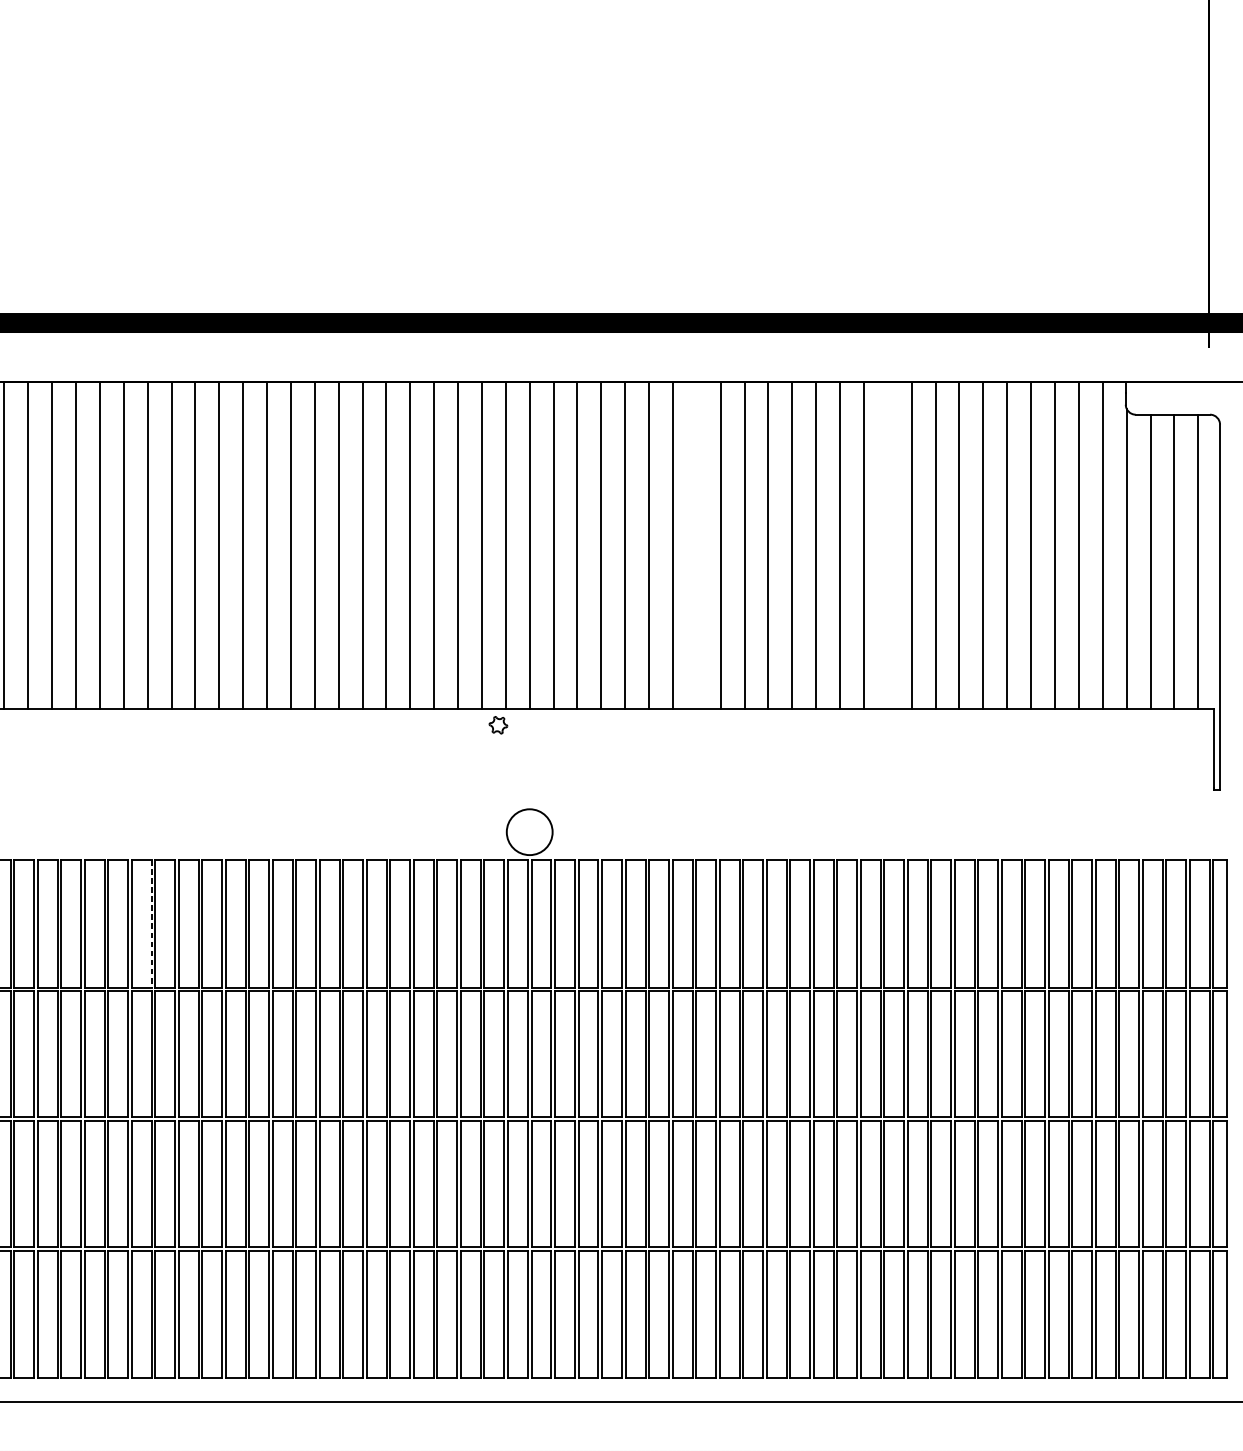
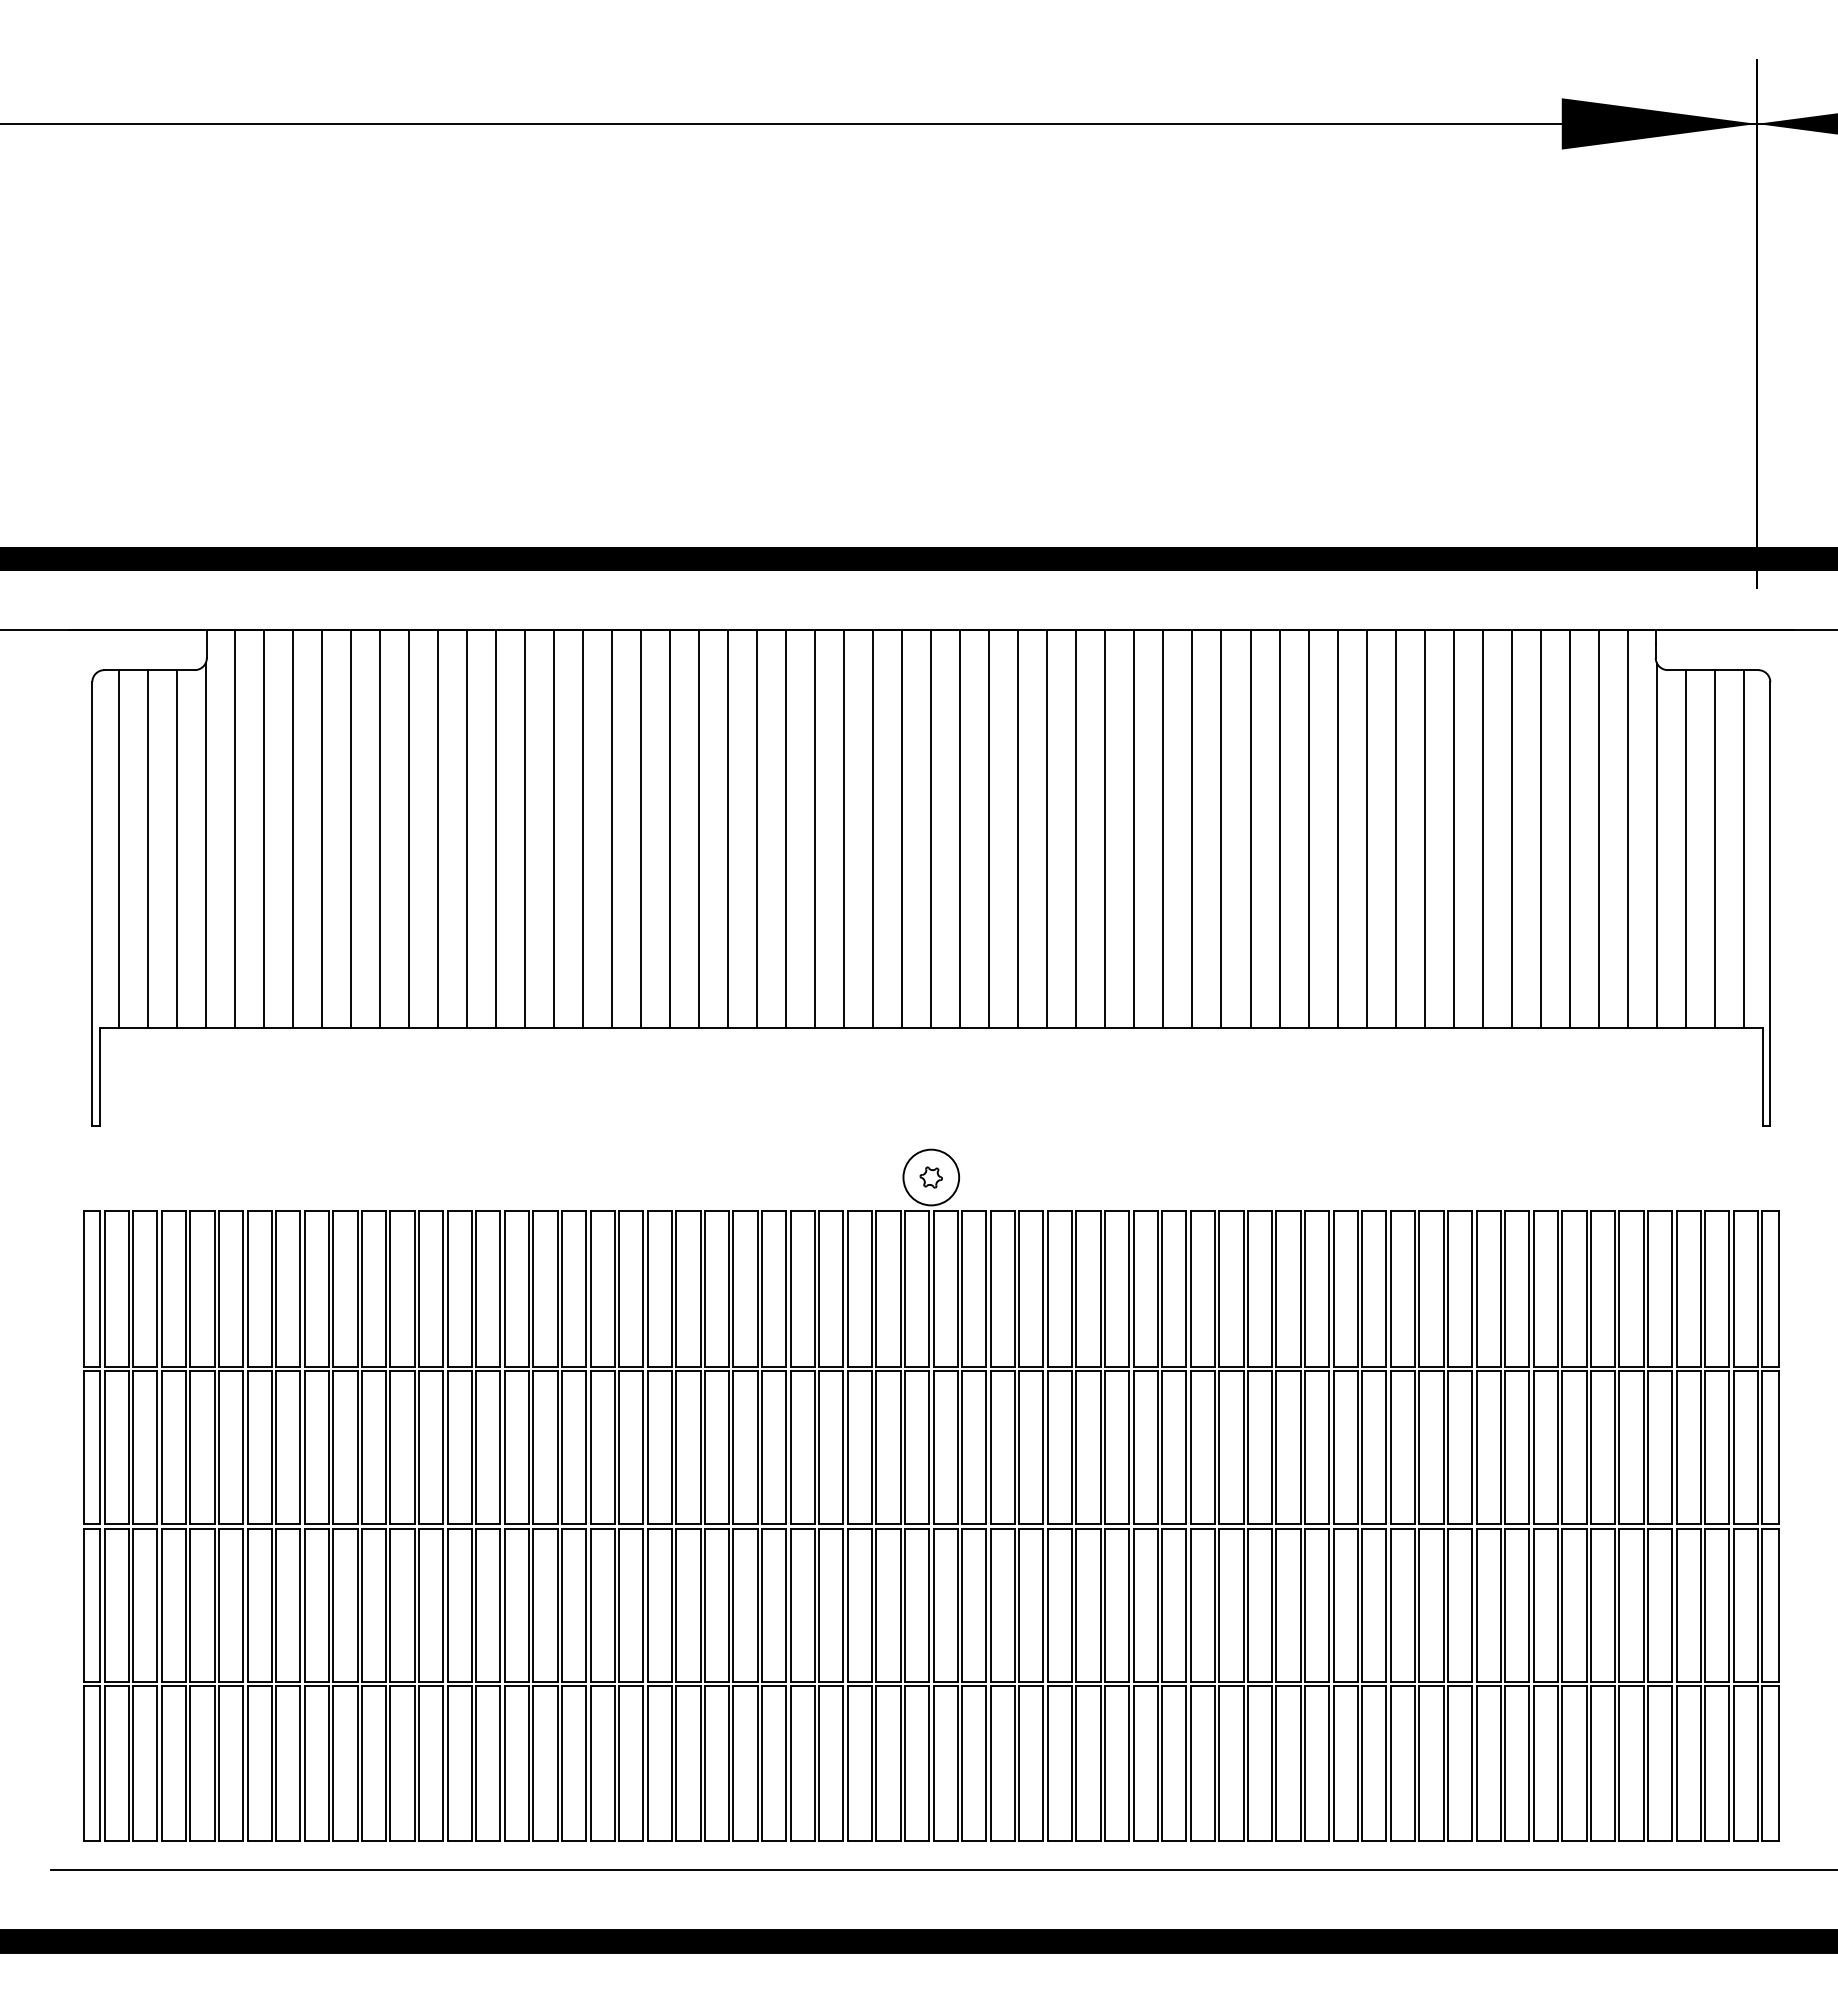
line: (696, 545) -> (1134, 829), added
line: (887, 545) -> (1366, 829), added
part: (497, 725) -> (930, 1177), moved
line: (151, 924) -> (471, 1289), dashed -> solid

